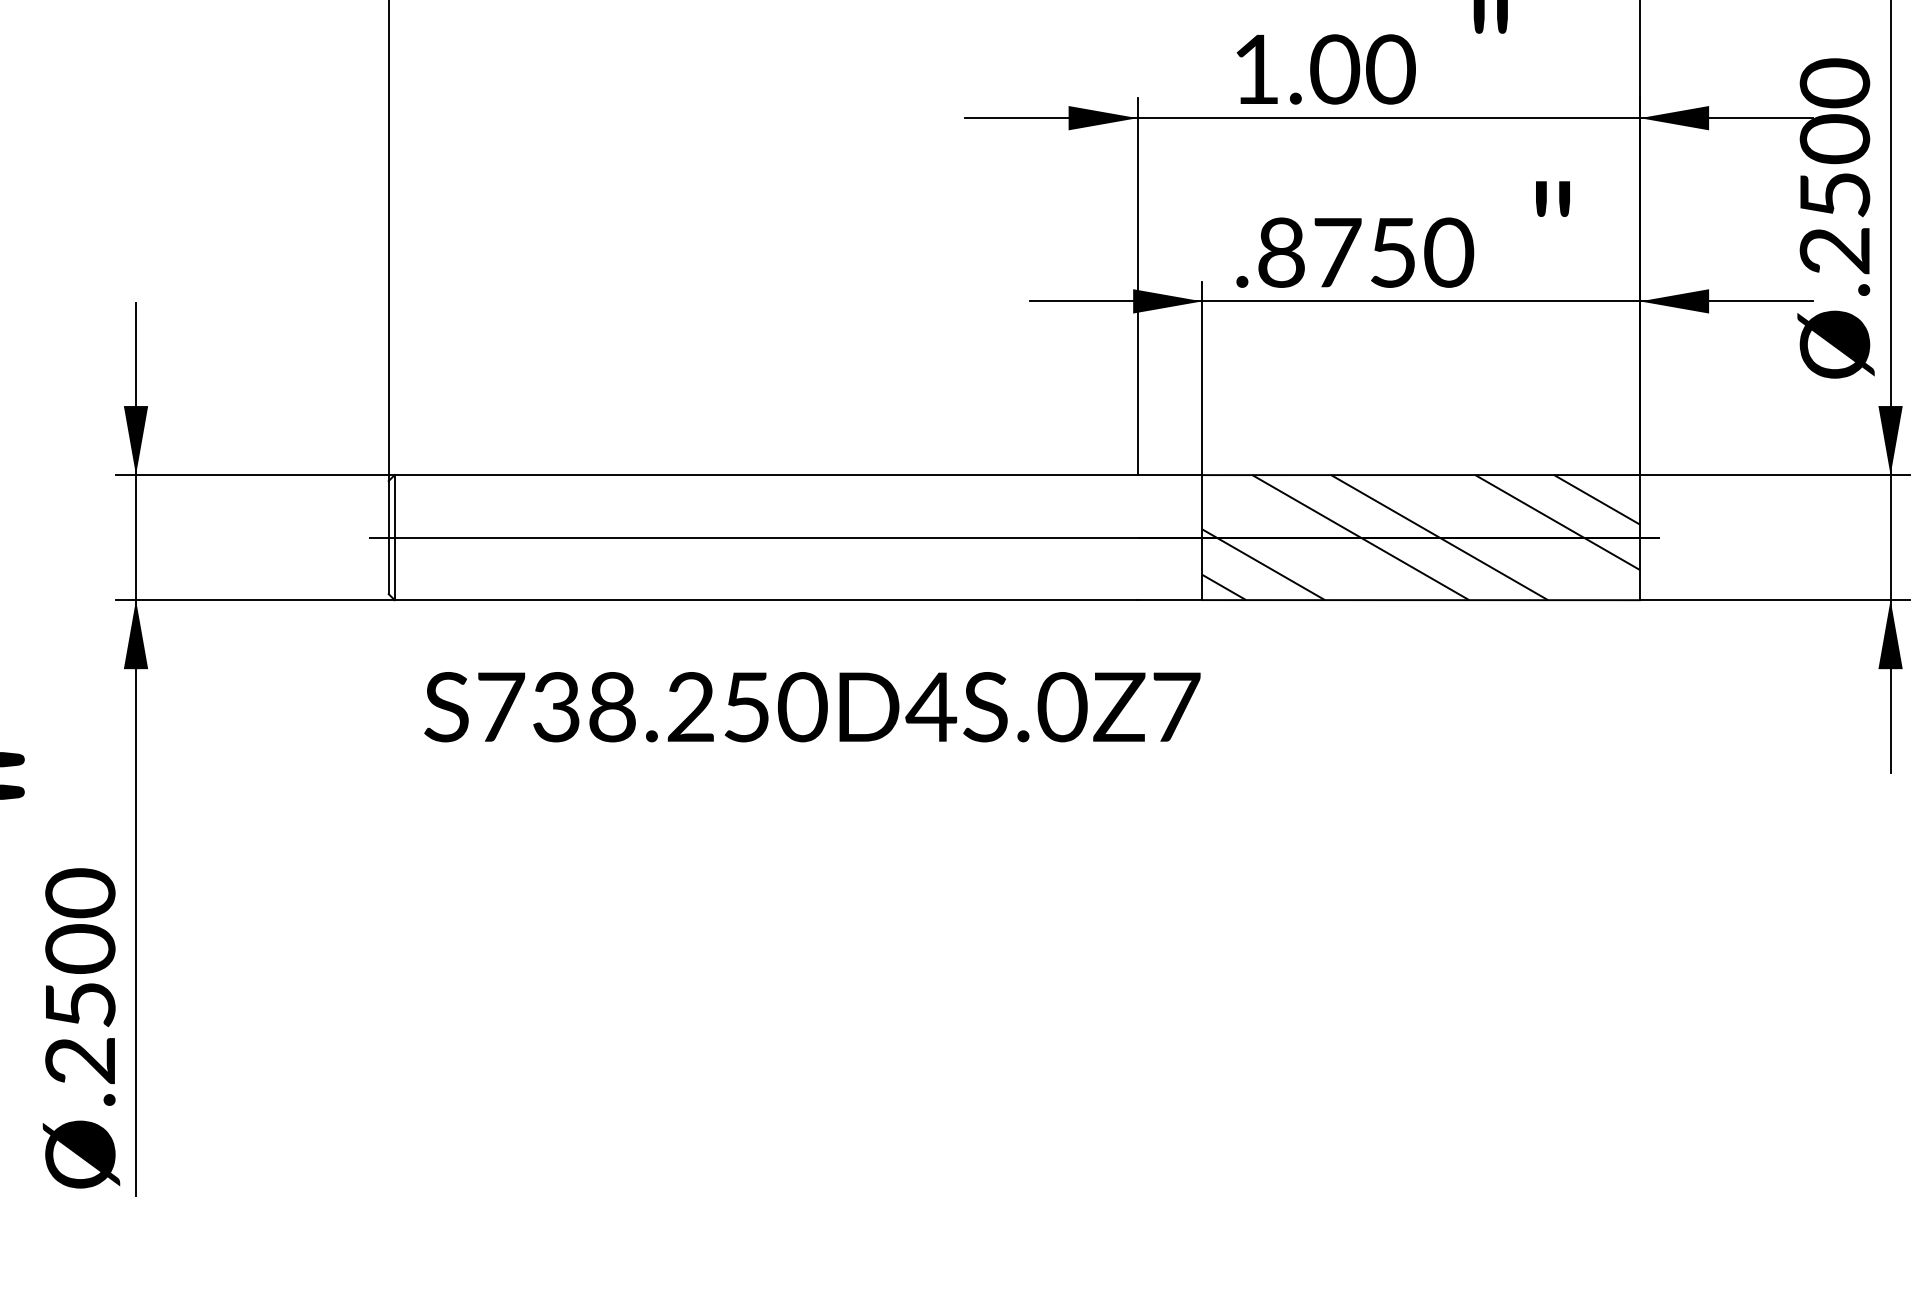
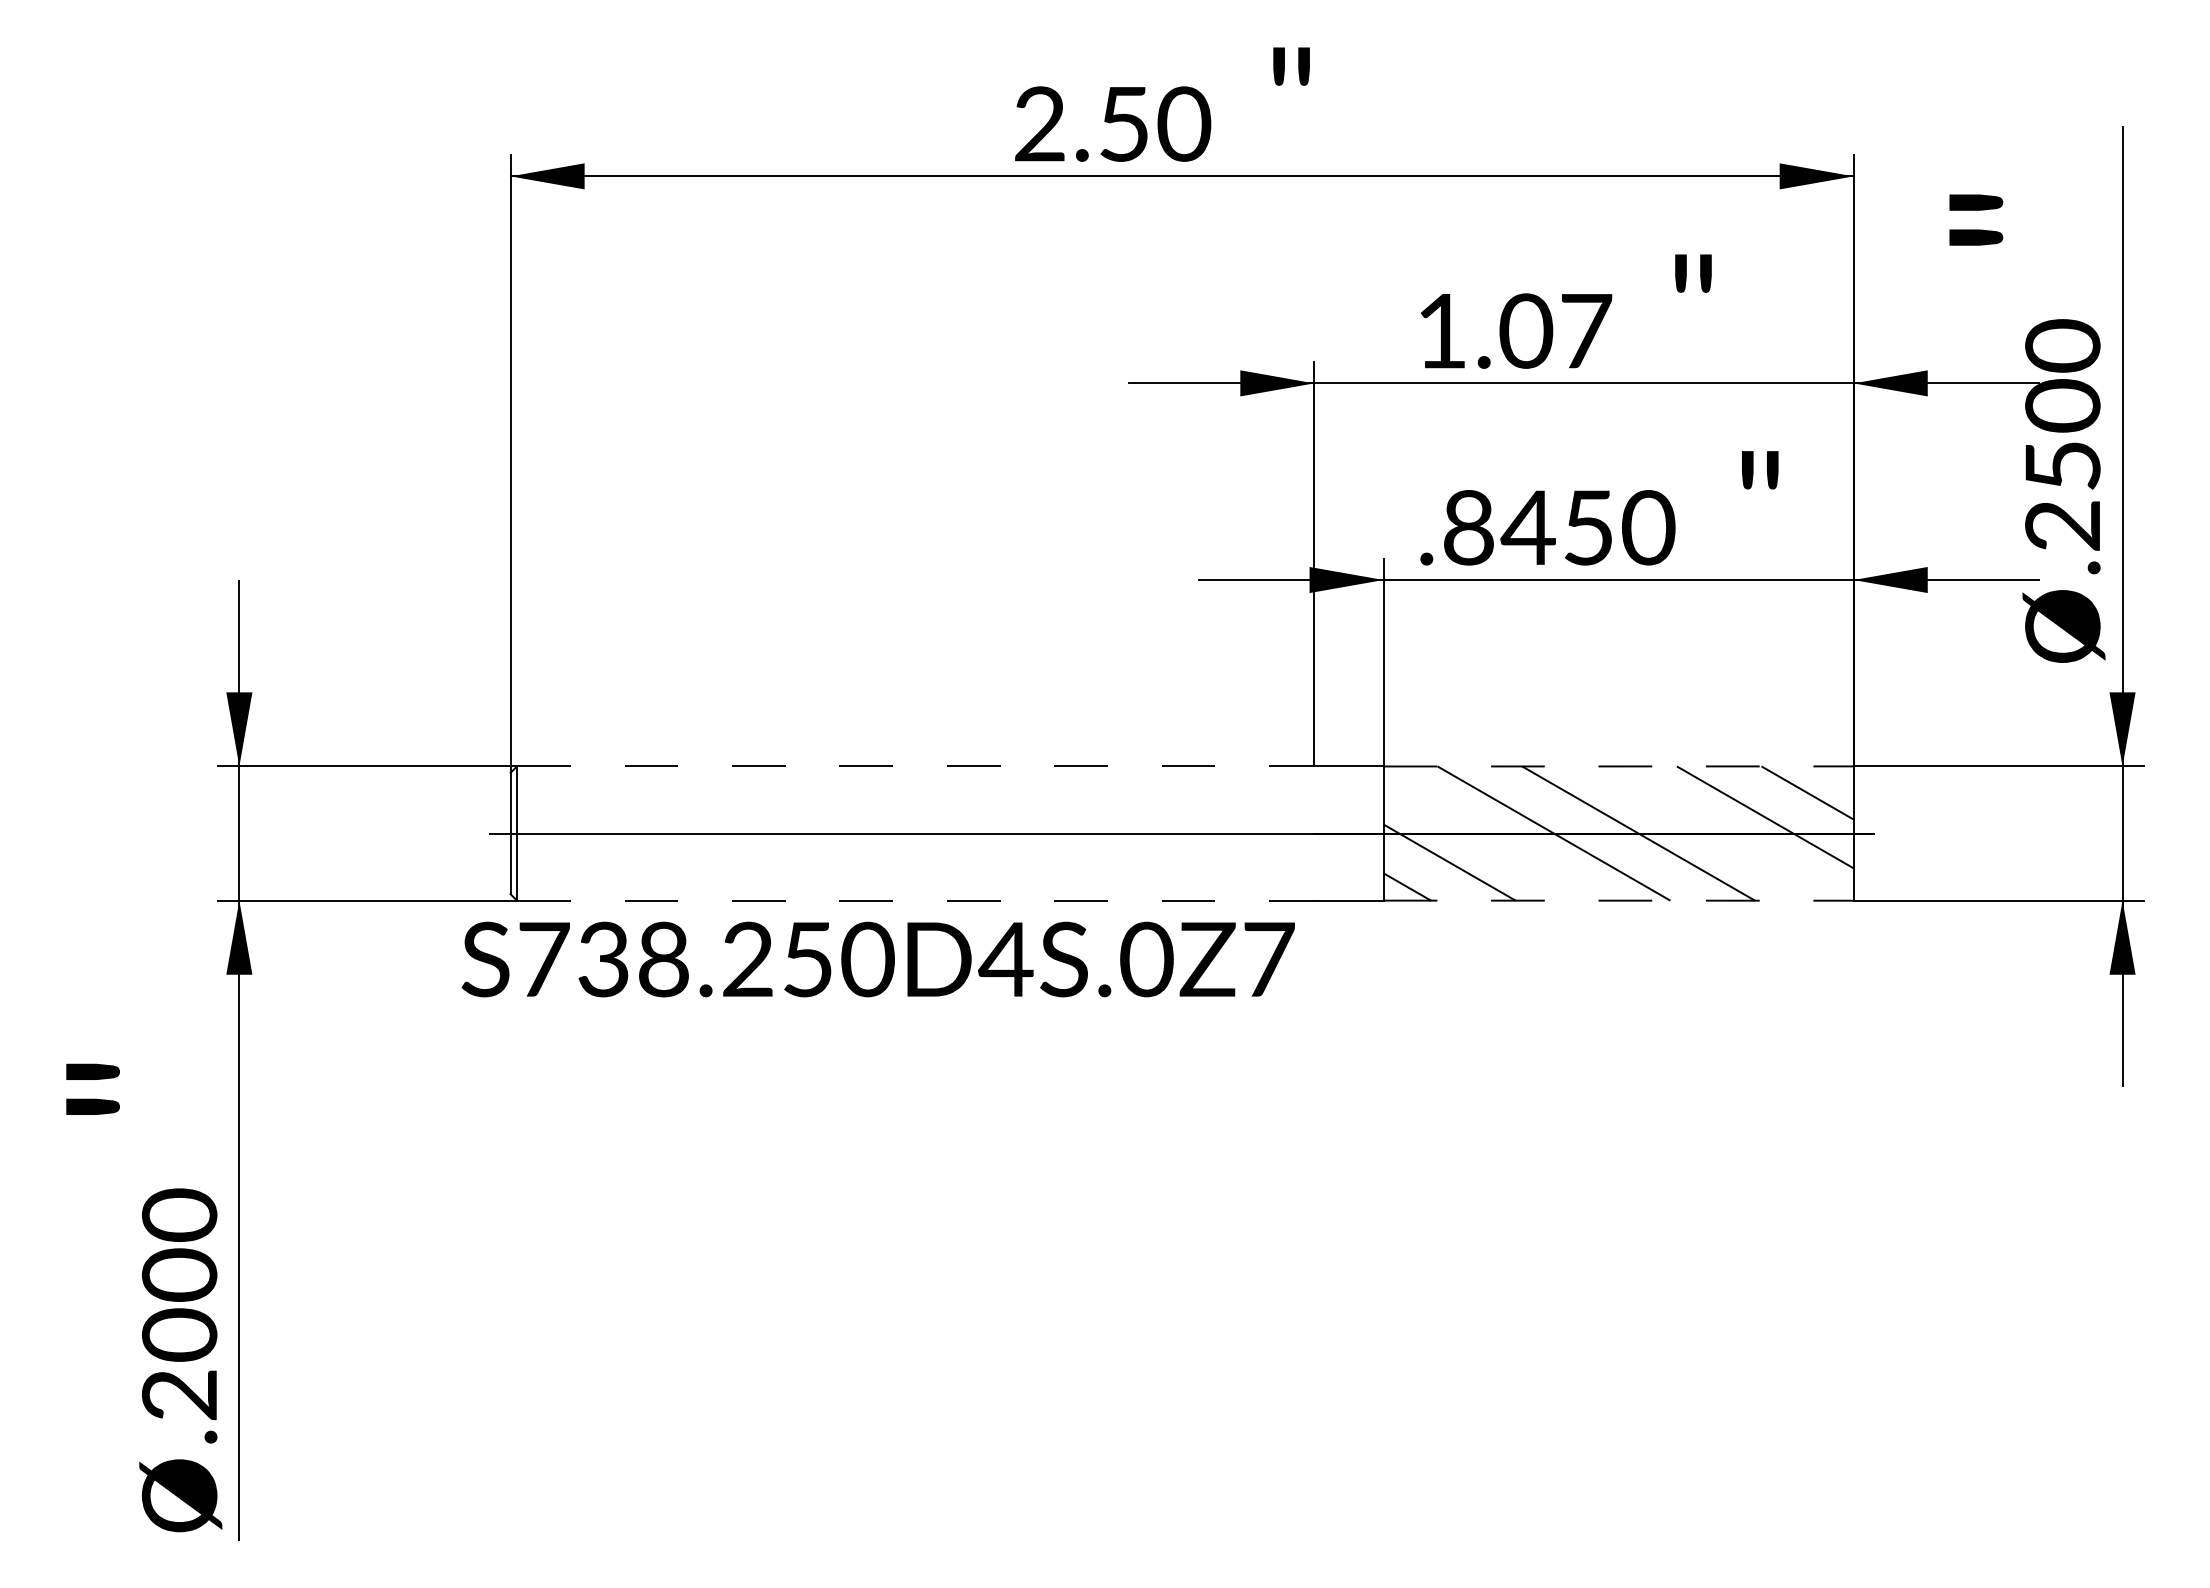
text: (1391, 68) -> (1586, 330), 1.00 -> 1.07
text: (1336, 252) -> (1527, 527), .8750 -> .8450
line: (765, 475) -> (915, 766), solid -> dashed
line: (1421, 475) -> (1619, 766), solid -> dashed
line: (765, 599) -> (915, 900), solid -> dashed
line: (1421, 599) -> (1619, 900), solid -> dashed
text: (811, 707) -> (877, 959), moved
text: (80, 1004) -> (179, 1334), .2500 -> .2000

